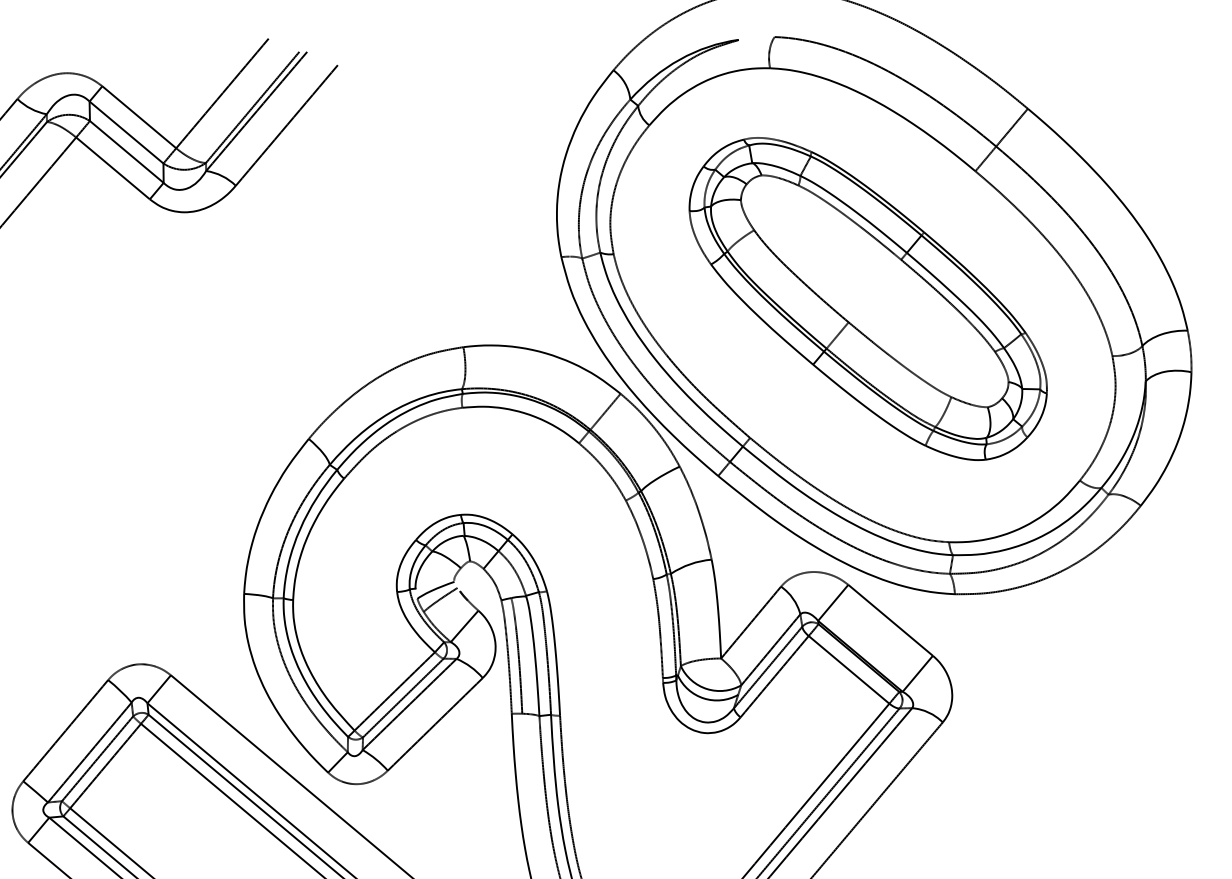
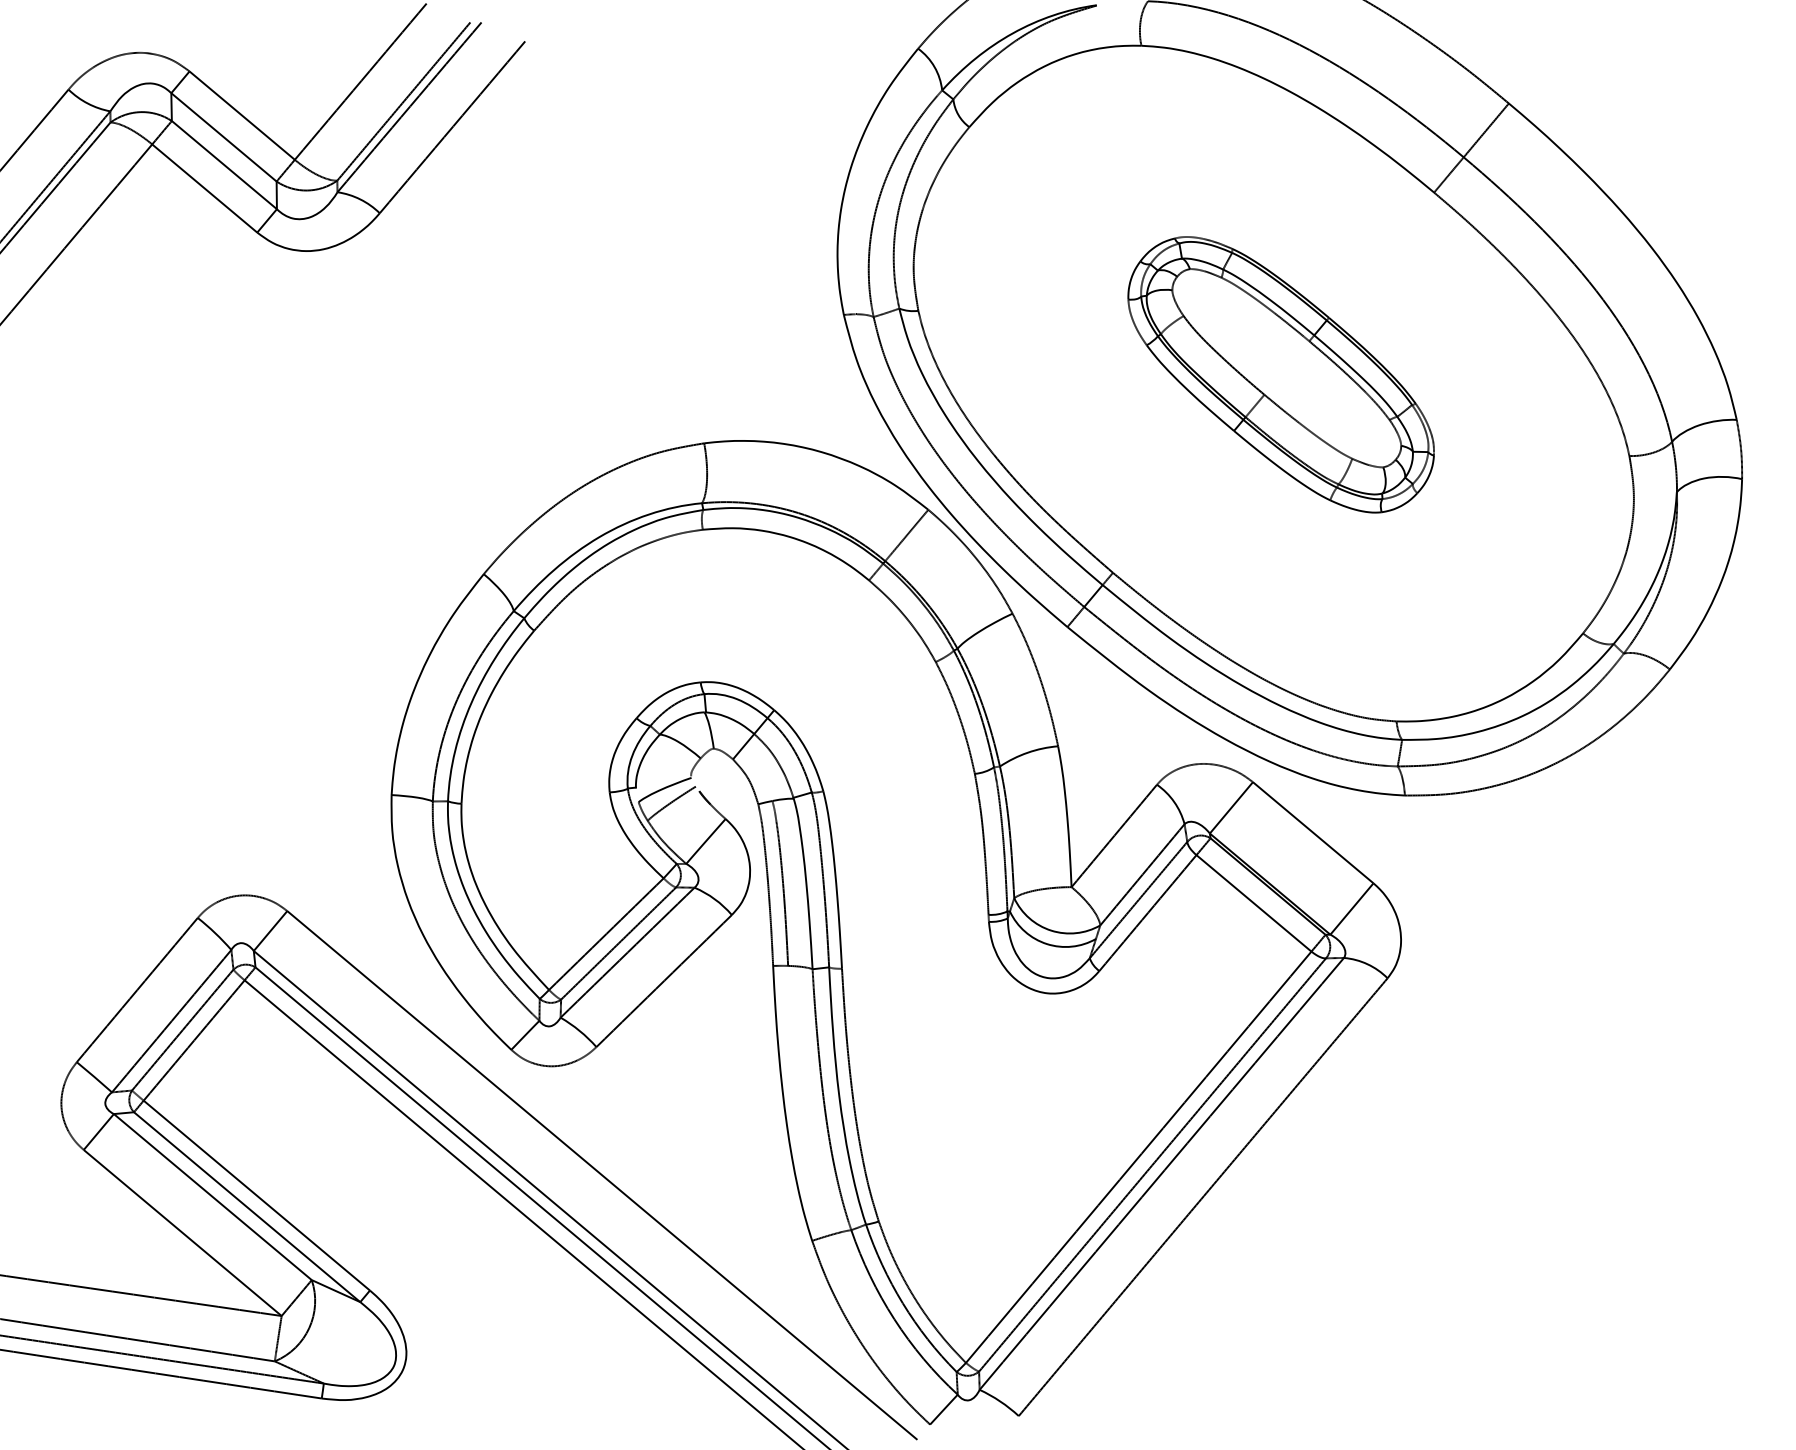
part: (867, 298) -> (1280, 374), size x0.6

